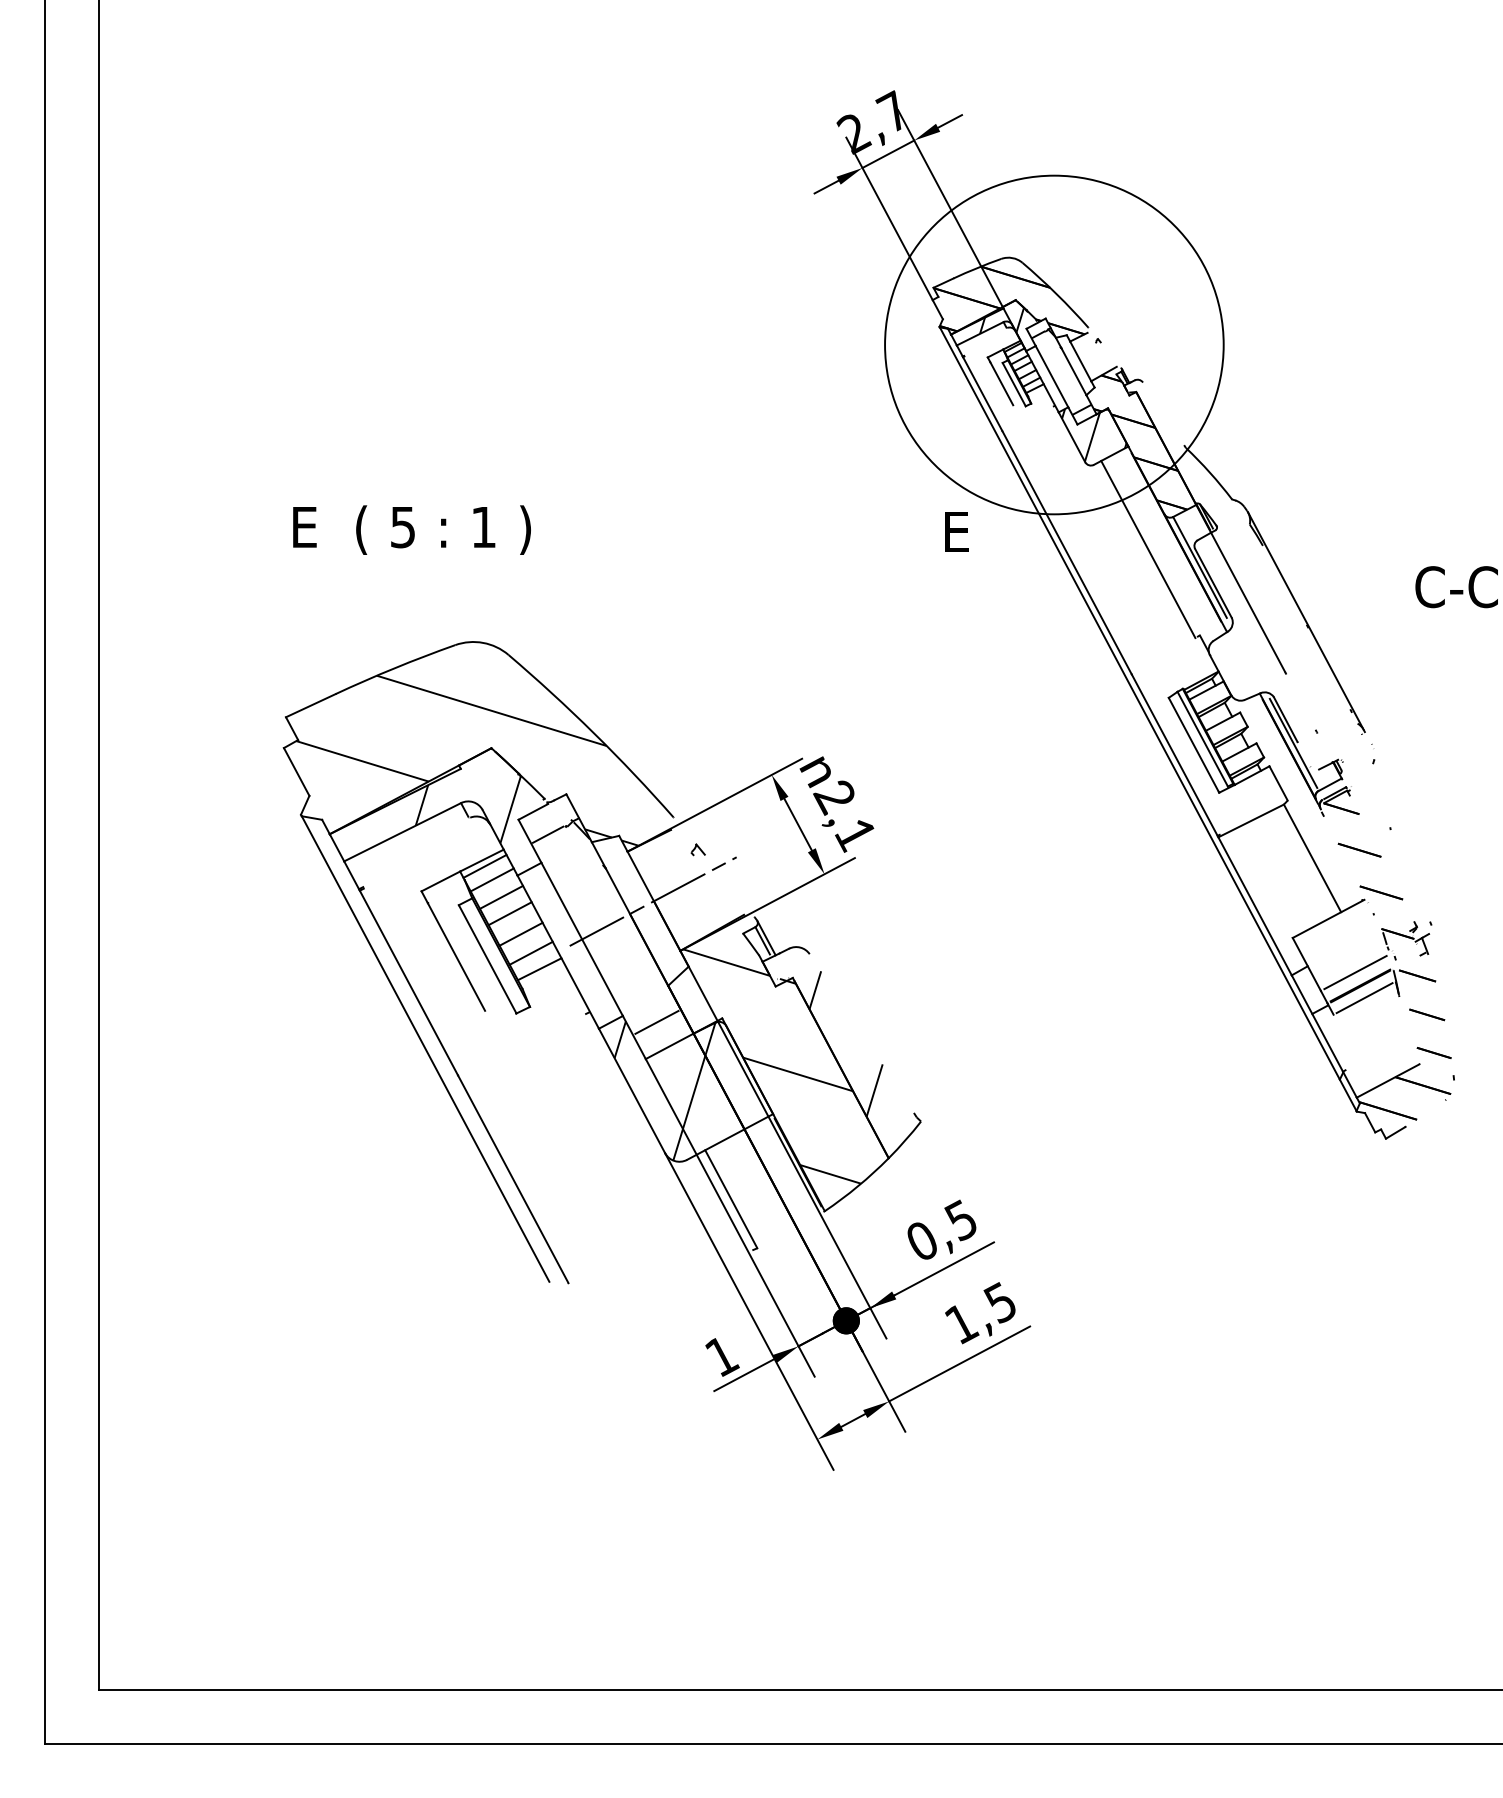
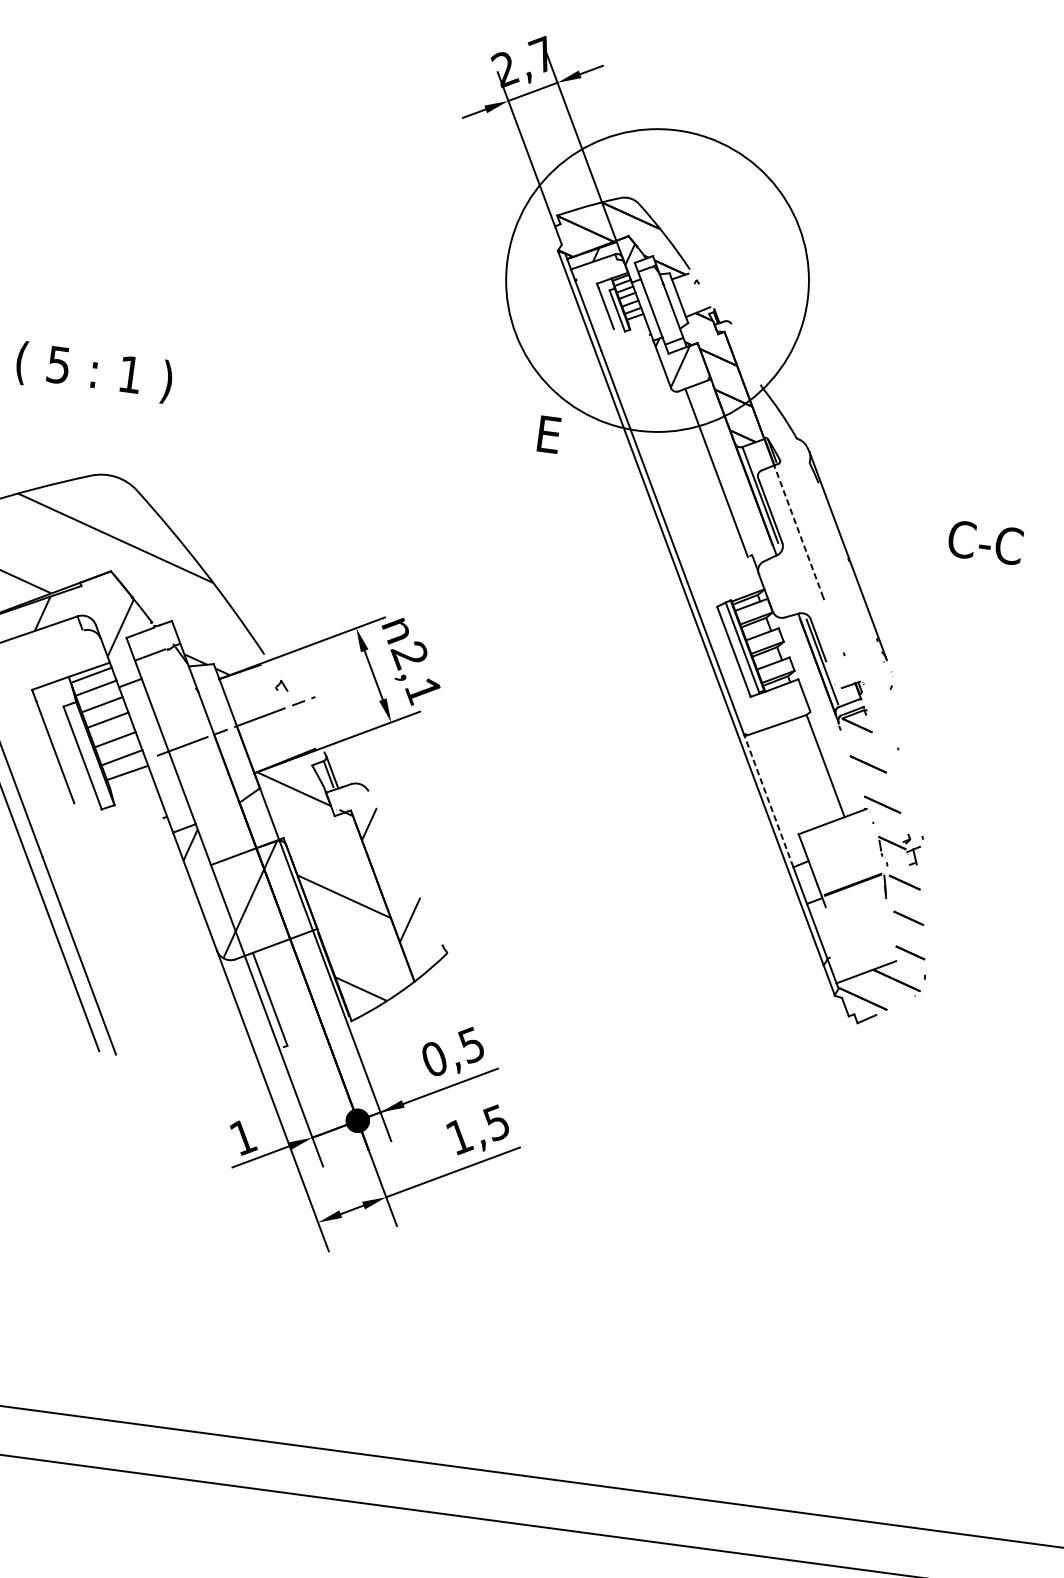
line: (1248, 602) -> (799, 531), solid -> dashed
line: (1254, 905) -> (768, 800), solid -> dashed
line: (1355, 972) -> (850, 872), removed
line: (1364, 998) -> (855, 896), removed
line: (656, 1021) -> (224, 833), removed

